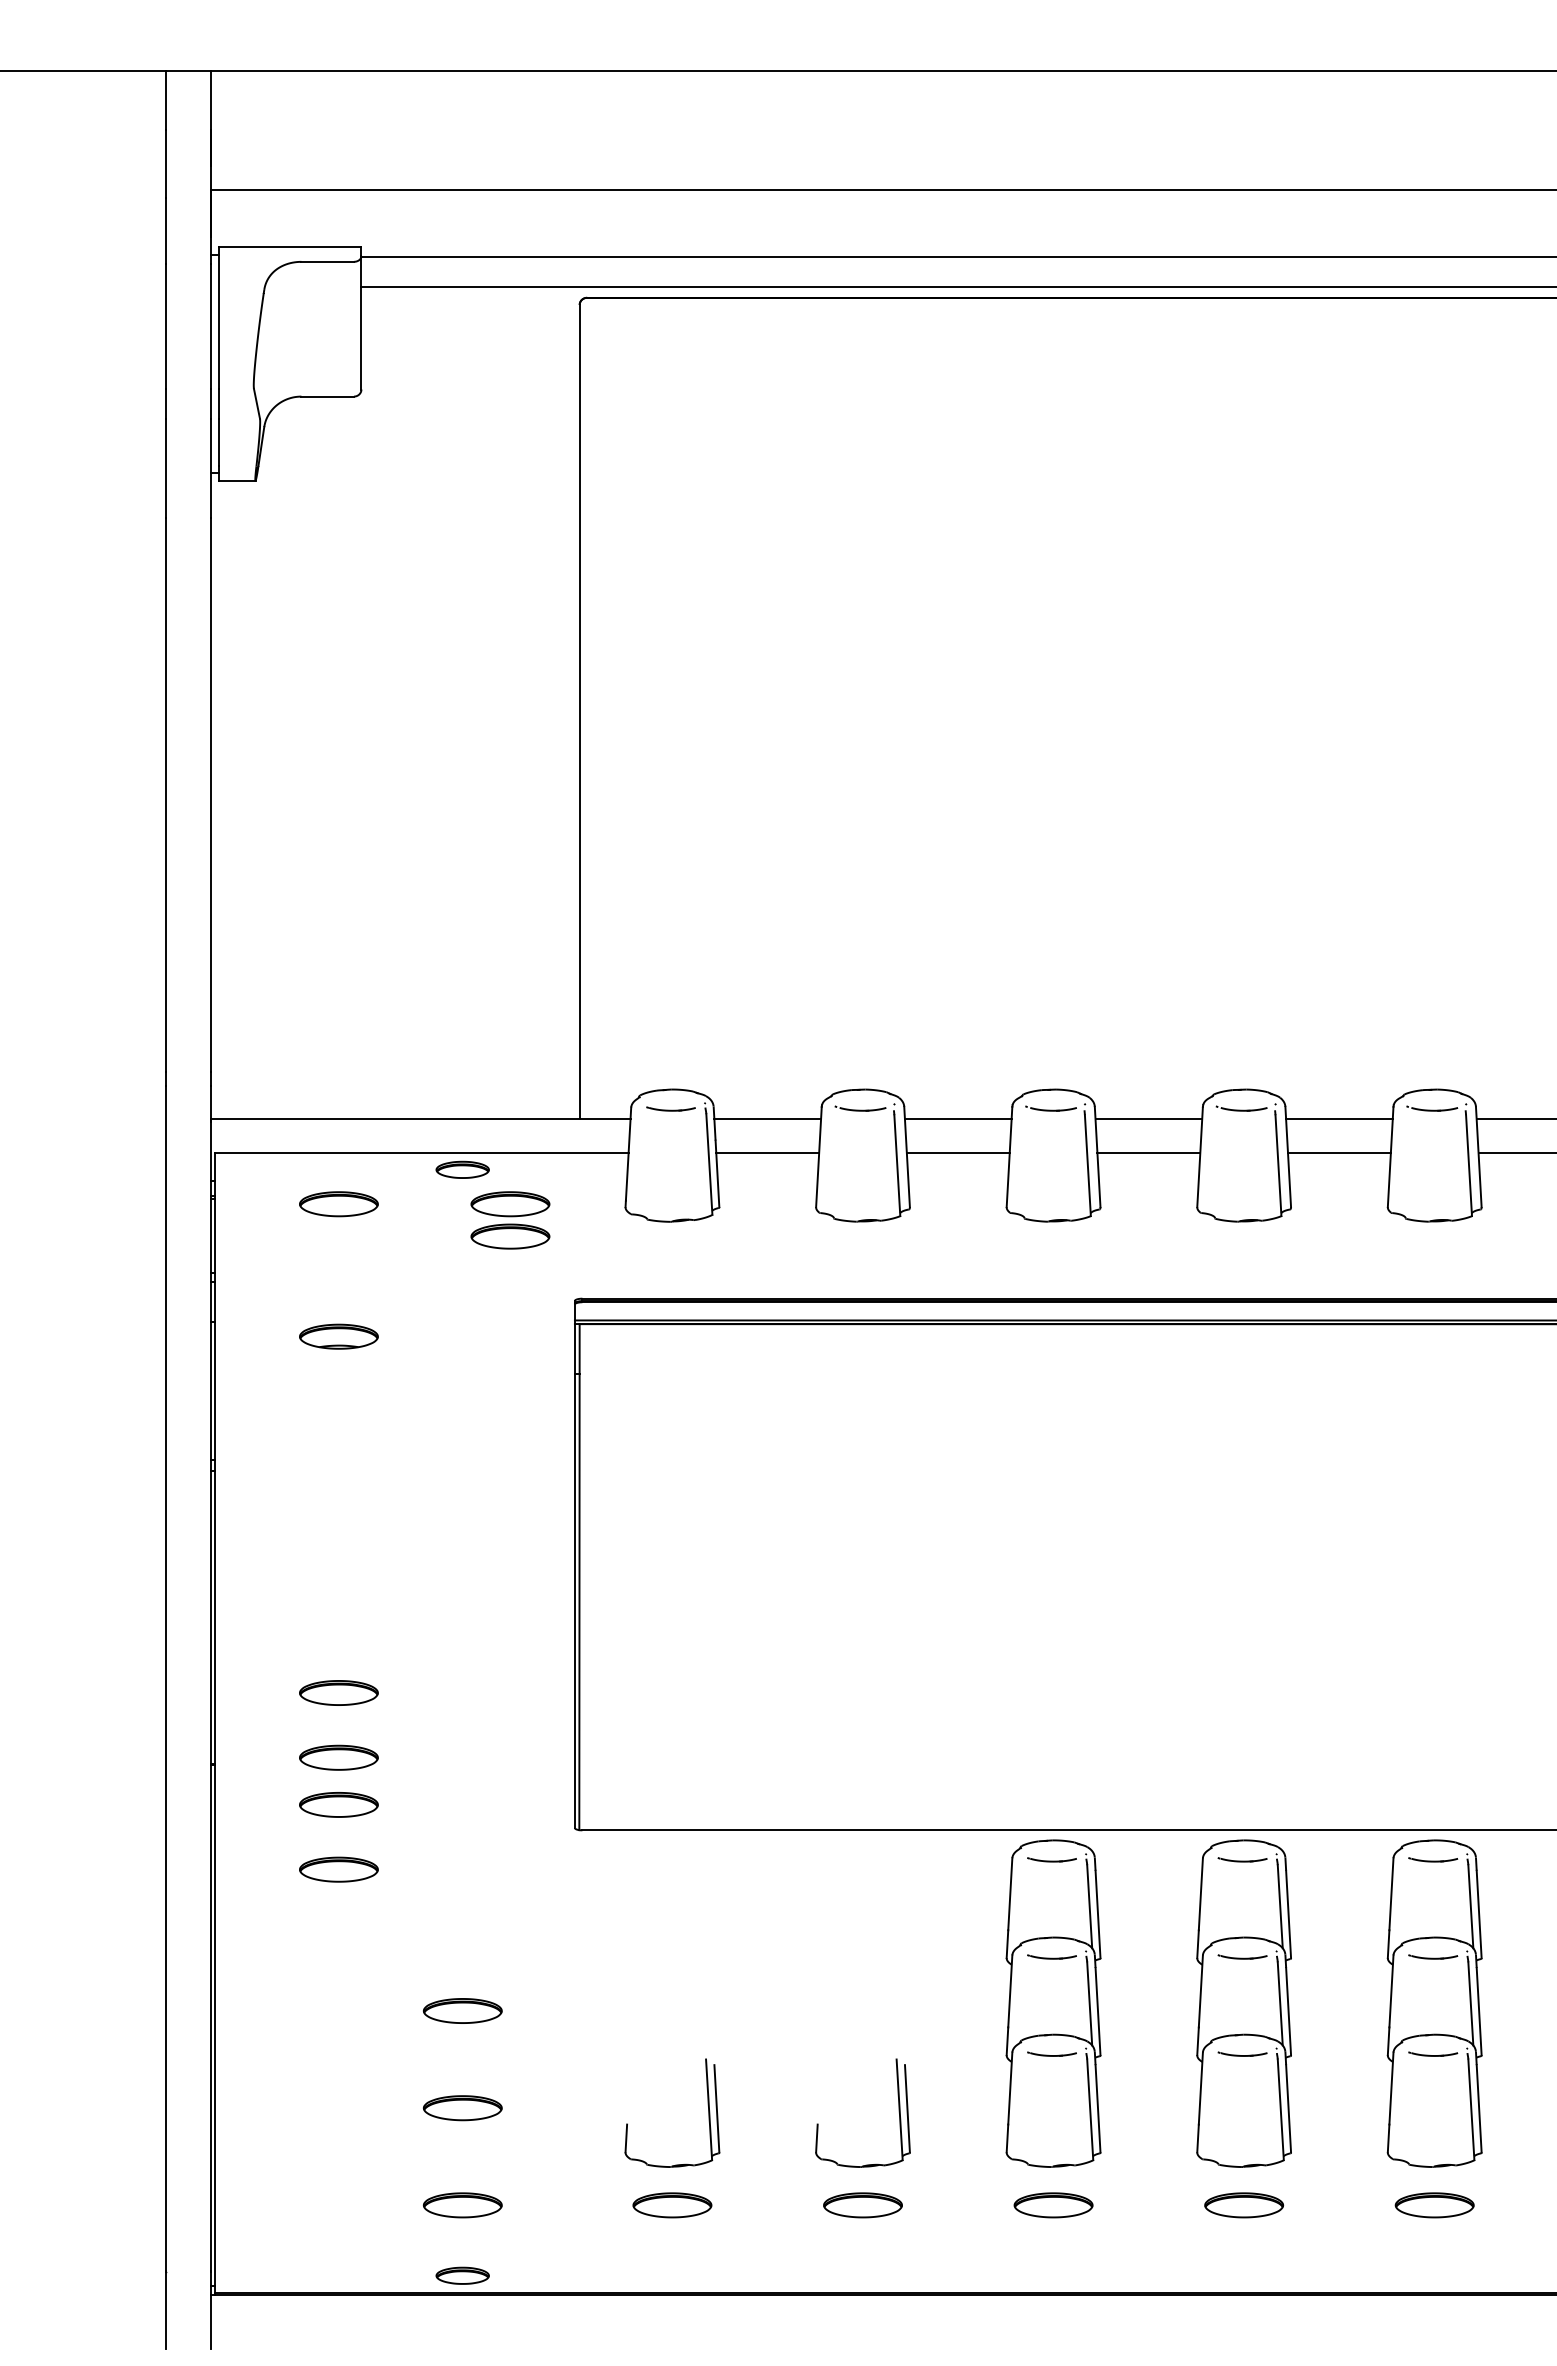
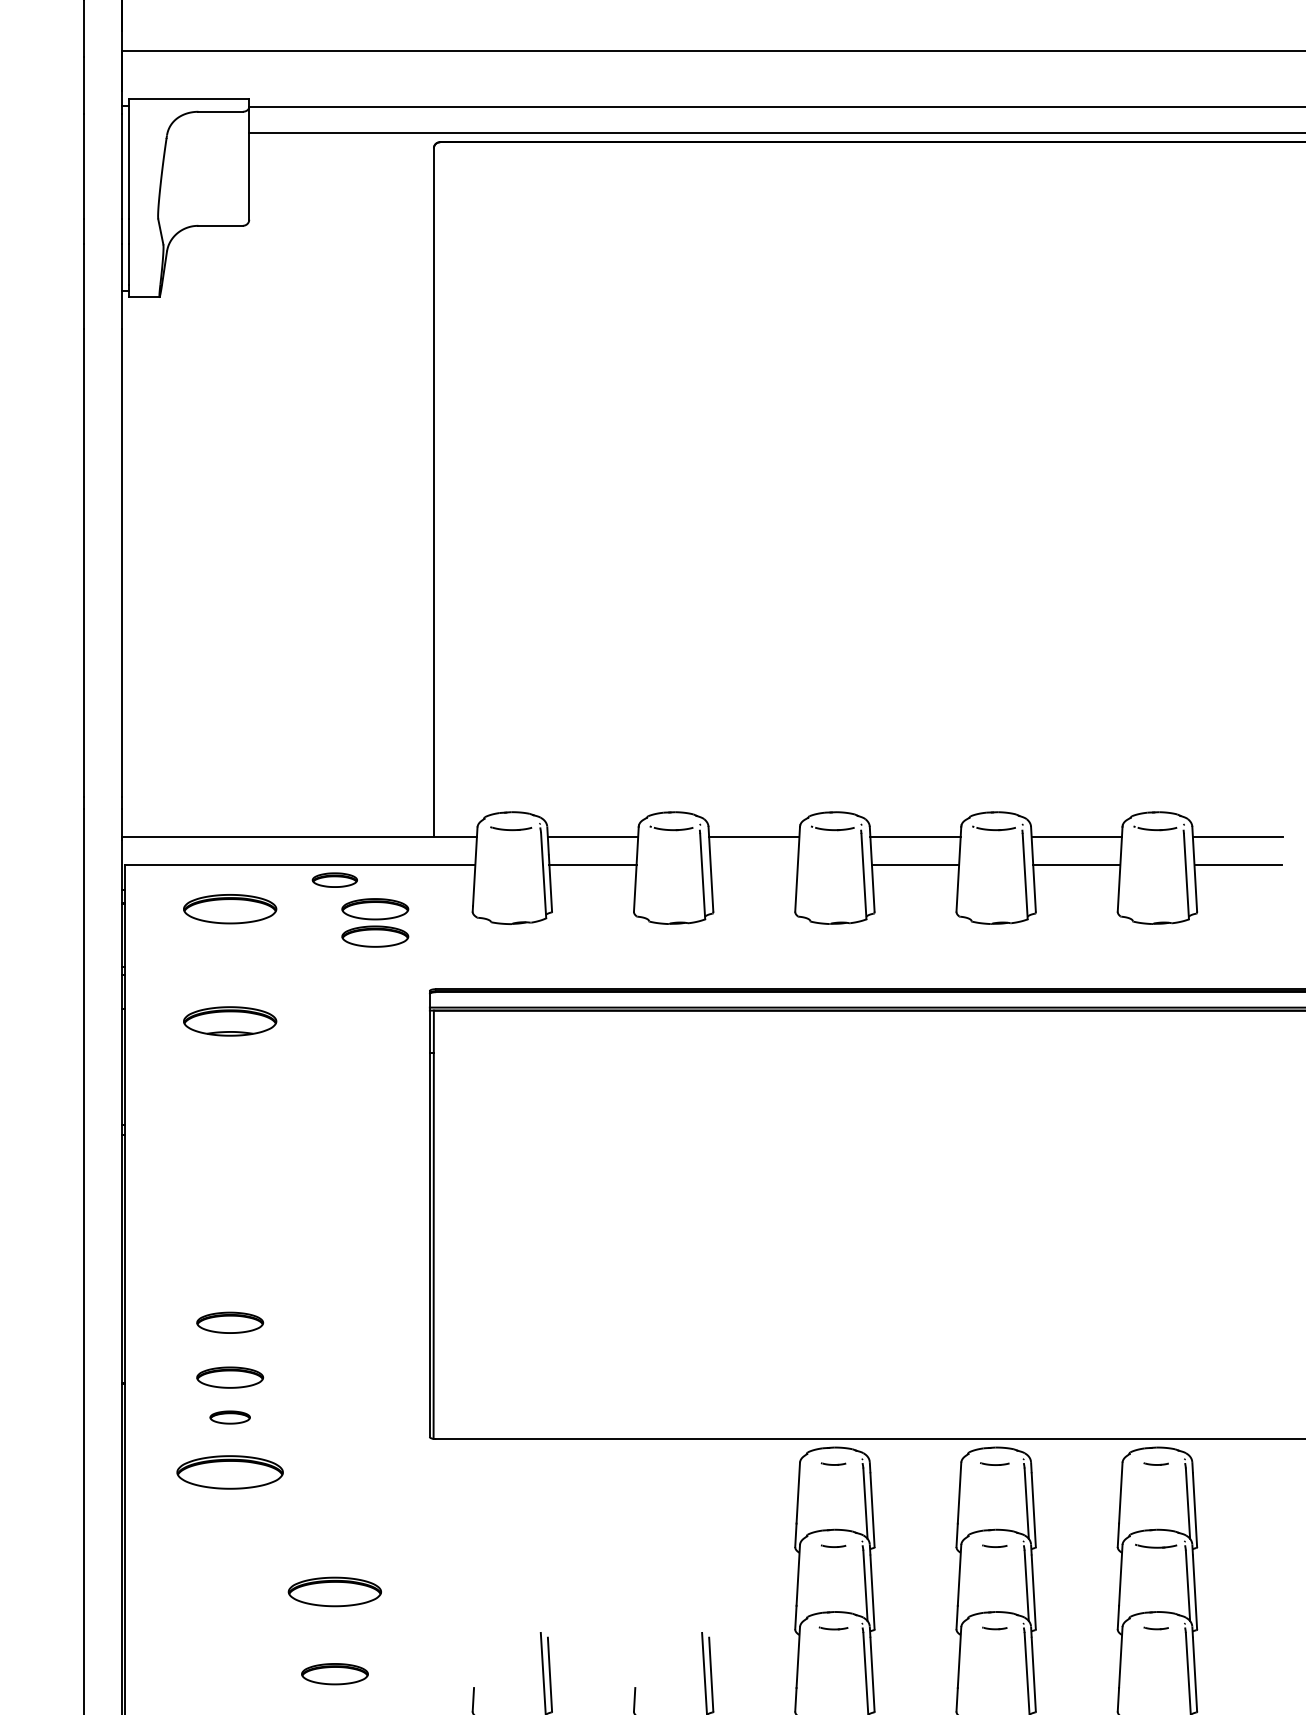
line: (957, 1152) -> (753, 865), removed
part: (338, 1204) -> (229, 909), size x1.4
part: (338, 1336) -> (229, 1021), size x1.4
part: (338, 1804) -> (229, 1417), size x0.6
part: (1051, 1859) -> (833, 1463), size x0.6
part: (1242, 1859) -> (994, 1463), size x0.7
part: (1433, 1859) -> (1156, 1463), size x0.6
part: (338, 1869) -> (229, 1472), size x1.6
part: (1051, 1956) -> (833, 1545), size x0.6
part: (1242, 1956) -> (994, 1545), size x0.6
part: (462, 2010) -> (334, 1591), size x1.4
part: (1051, 2053) -> (833, 1627), size x0.7
part: (1242, 2053) -> (994, 1627), size x0.6
part: (1433, 2053) -> (1156, 1627), size x0.6

